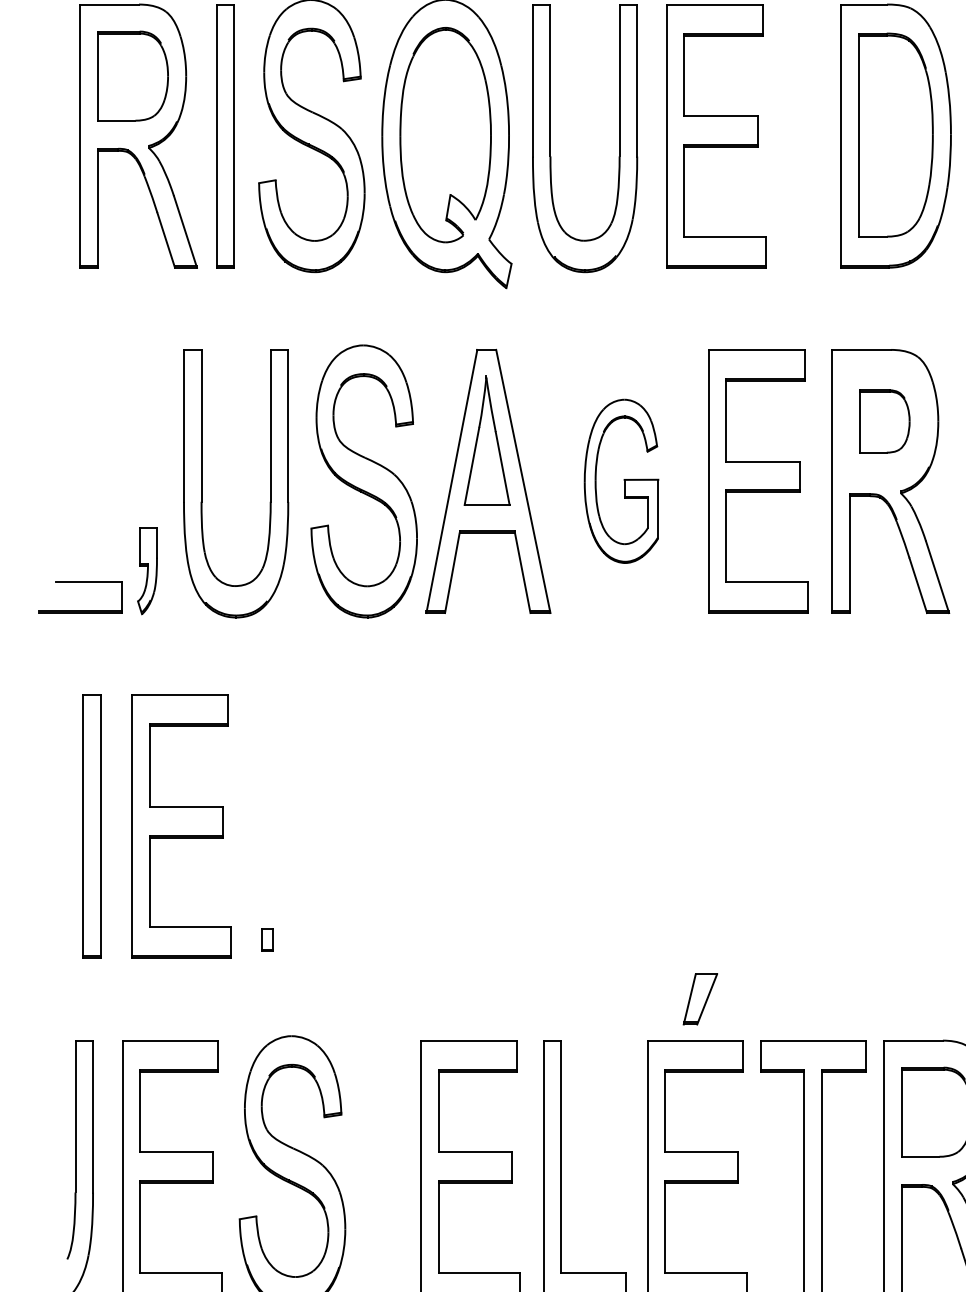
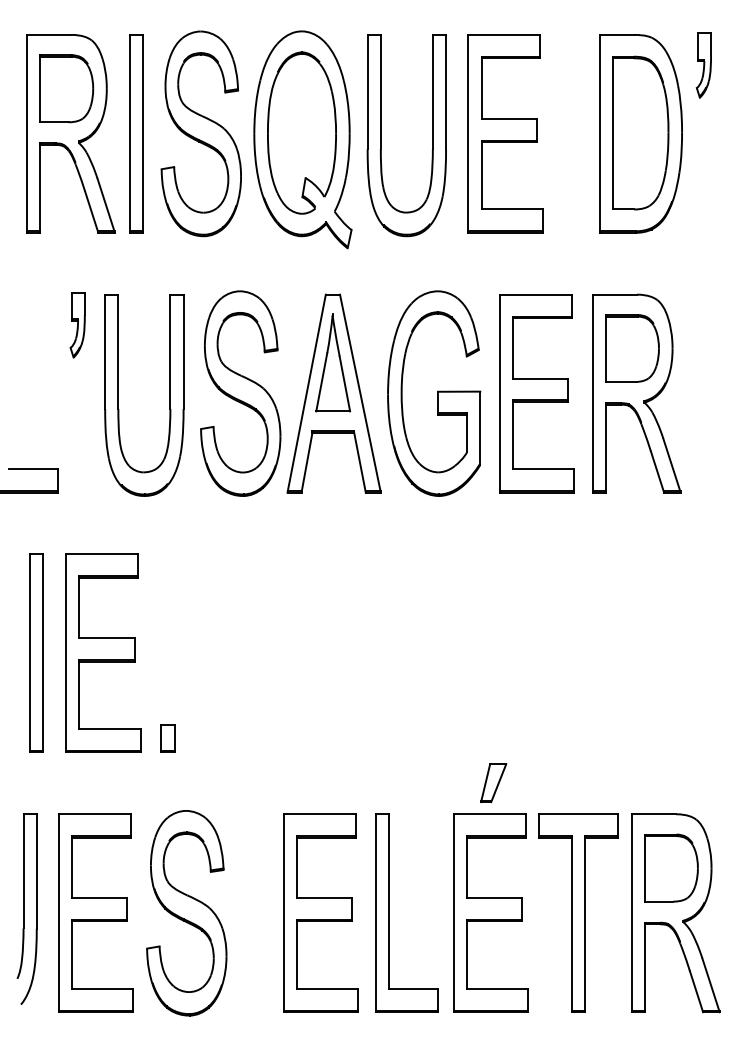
part: (885, 421) -> (632, 348), size x1.43
part: (621, 481) -> (434, 393), size x1.67
part: (147, 571) -> (77, 325), moved
part: (266, 939) -> (167, 738), size x1.67

